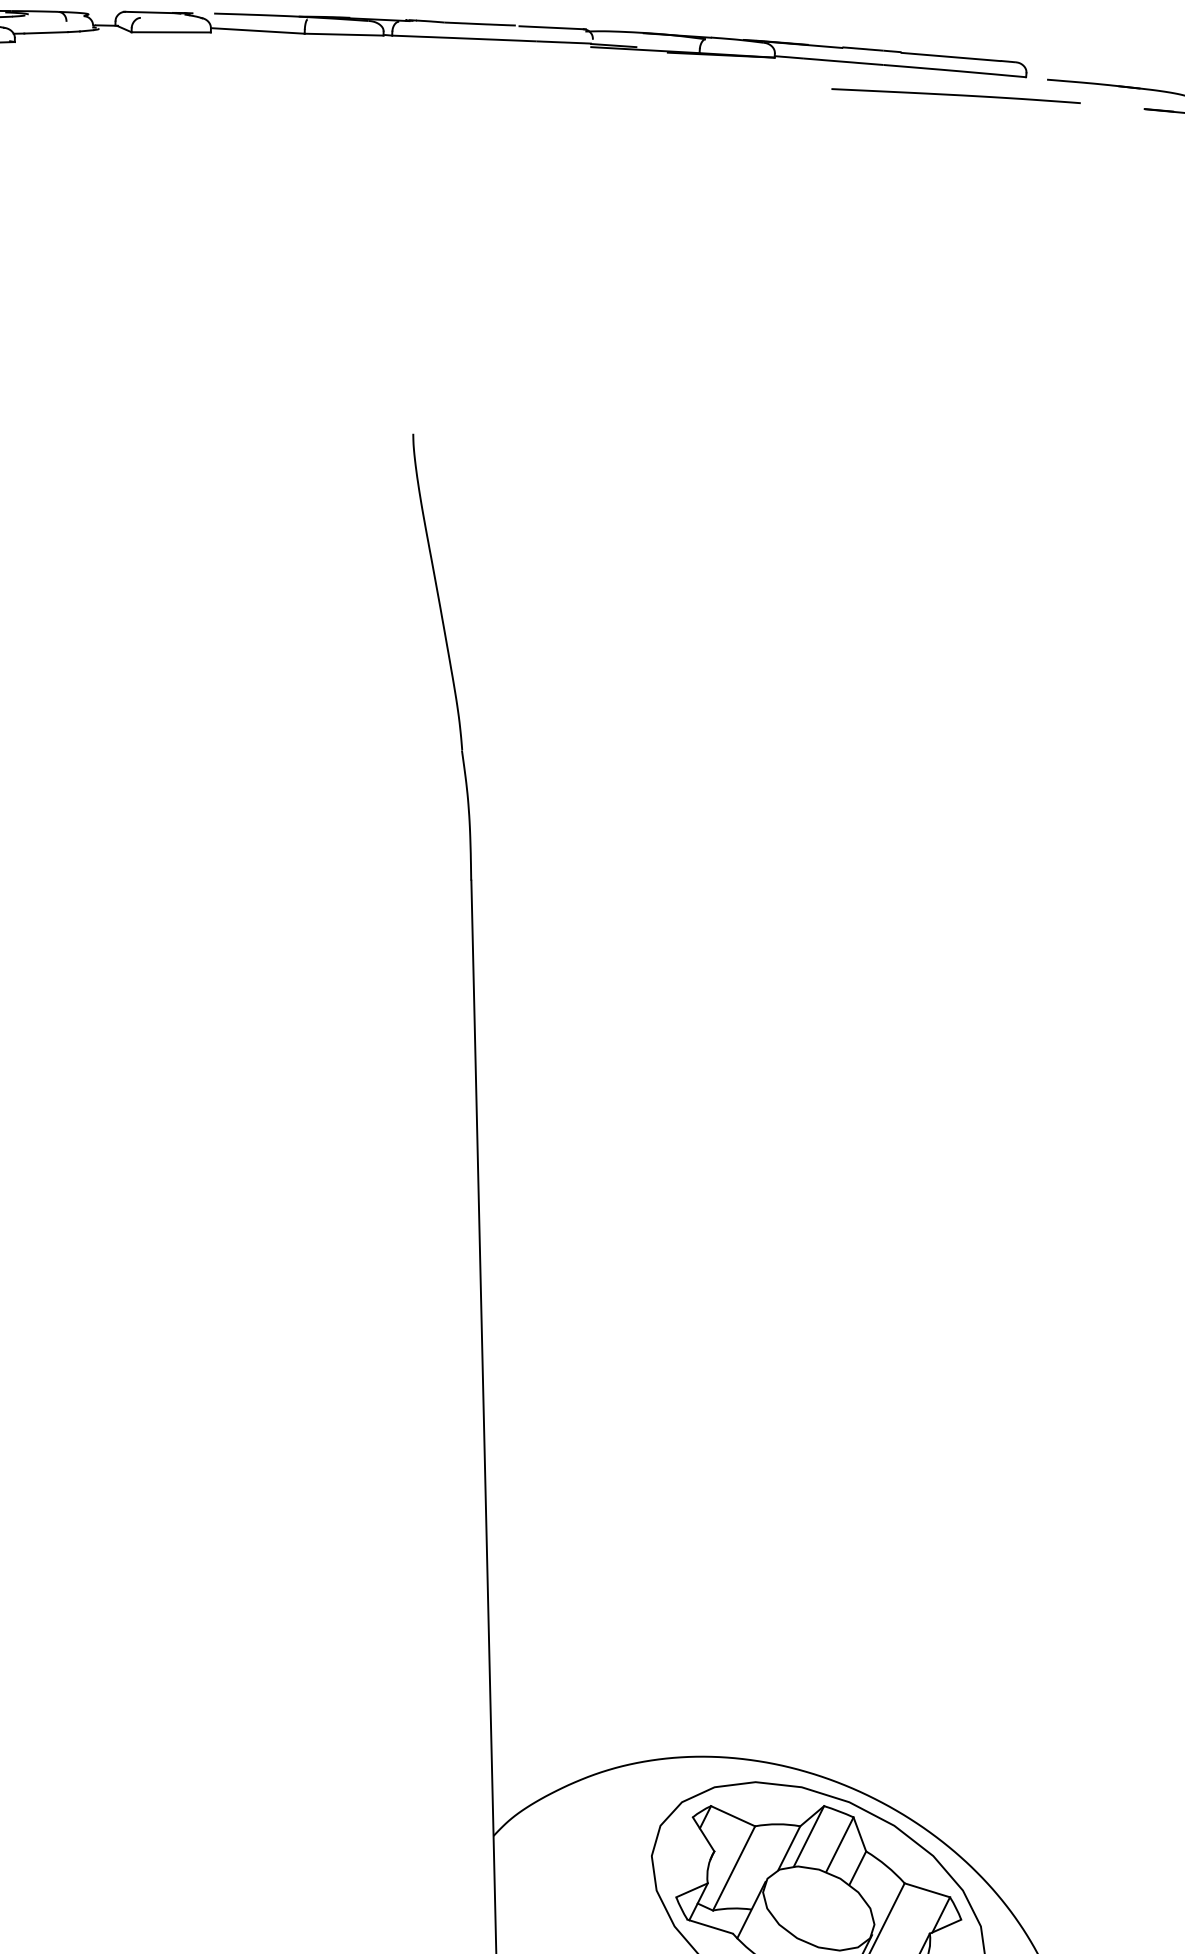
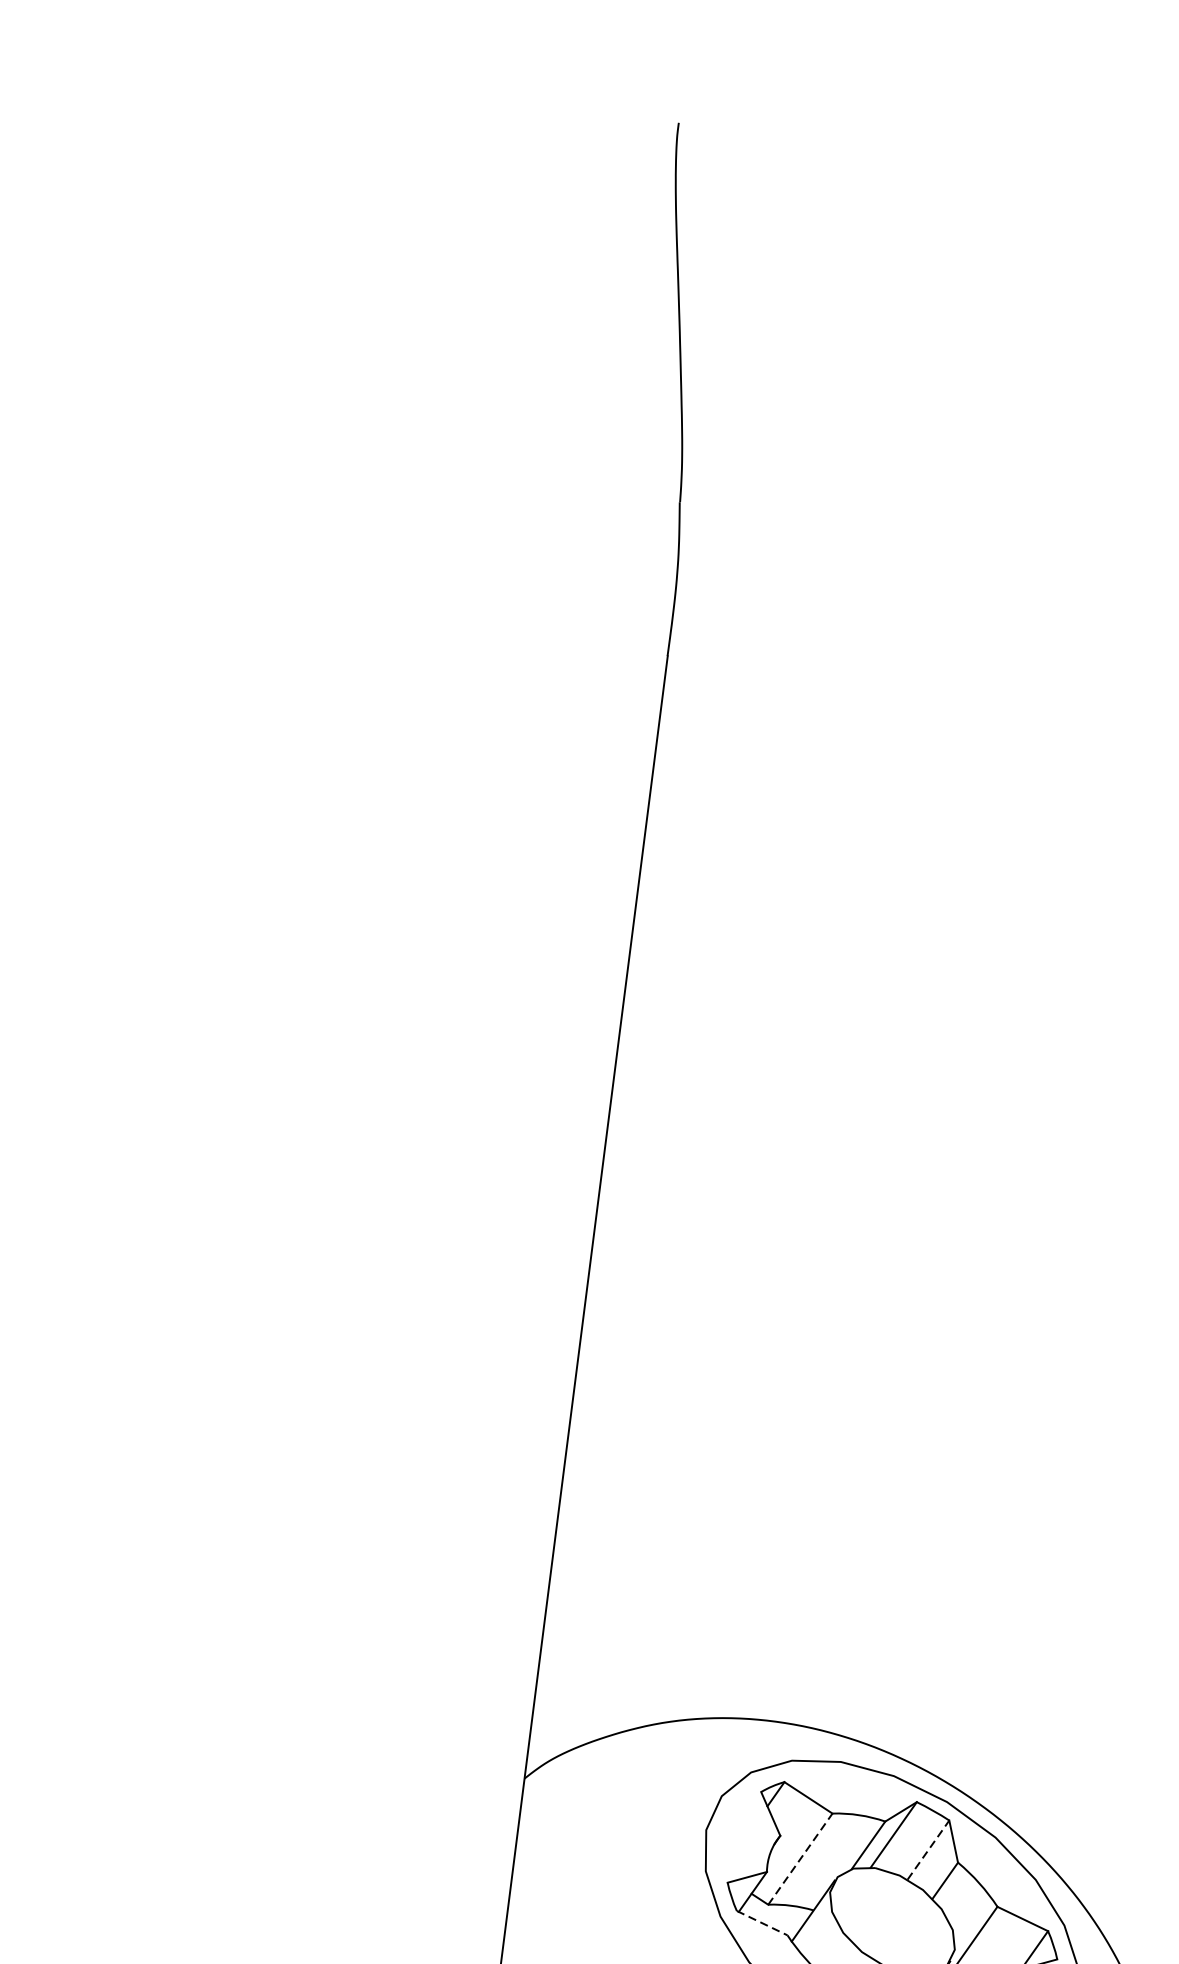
line: (839, 1844) -> (928, 1849), solid -> dashed
line: (734, 1867) -> (801, 1858), solid -> dashed
line: (710, 1926) -> (762, 1922), solid -> dashed

